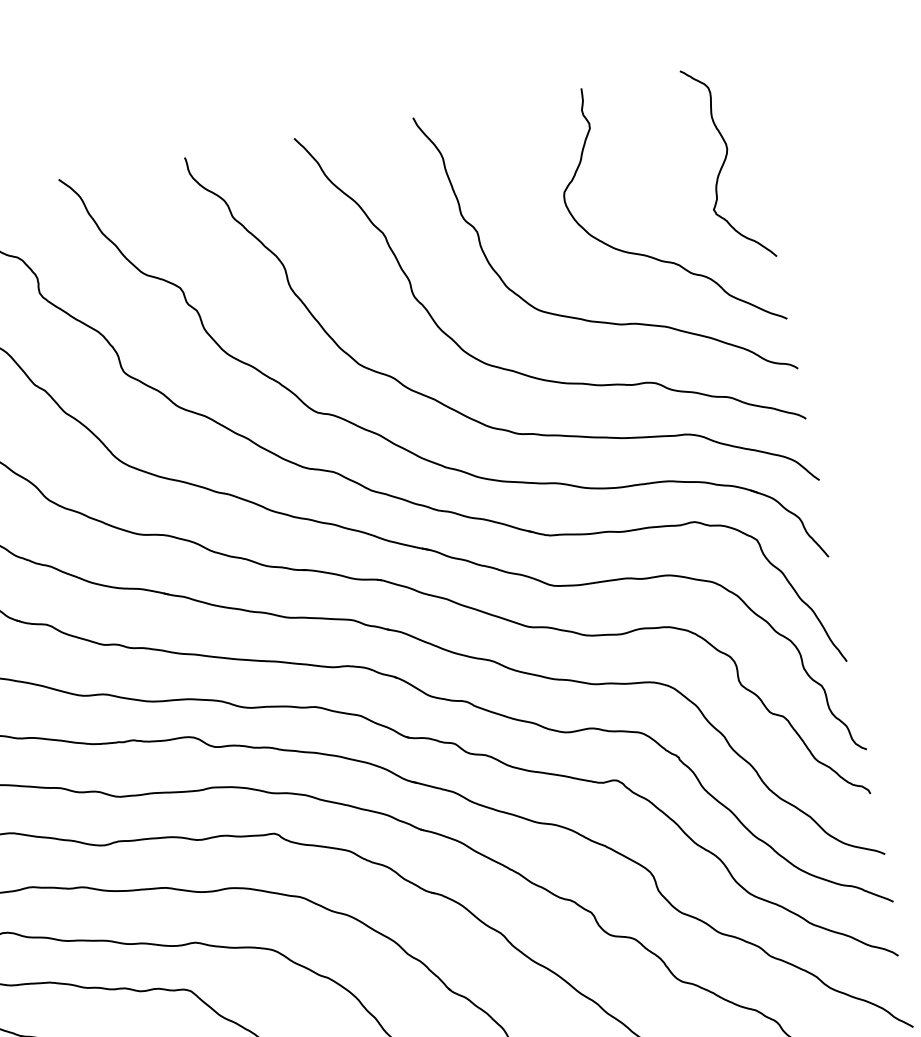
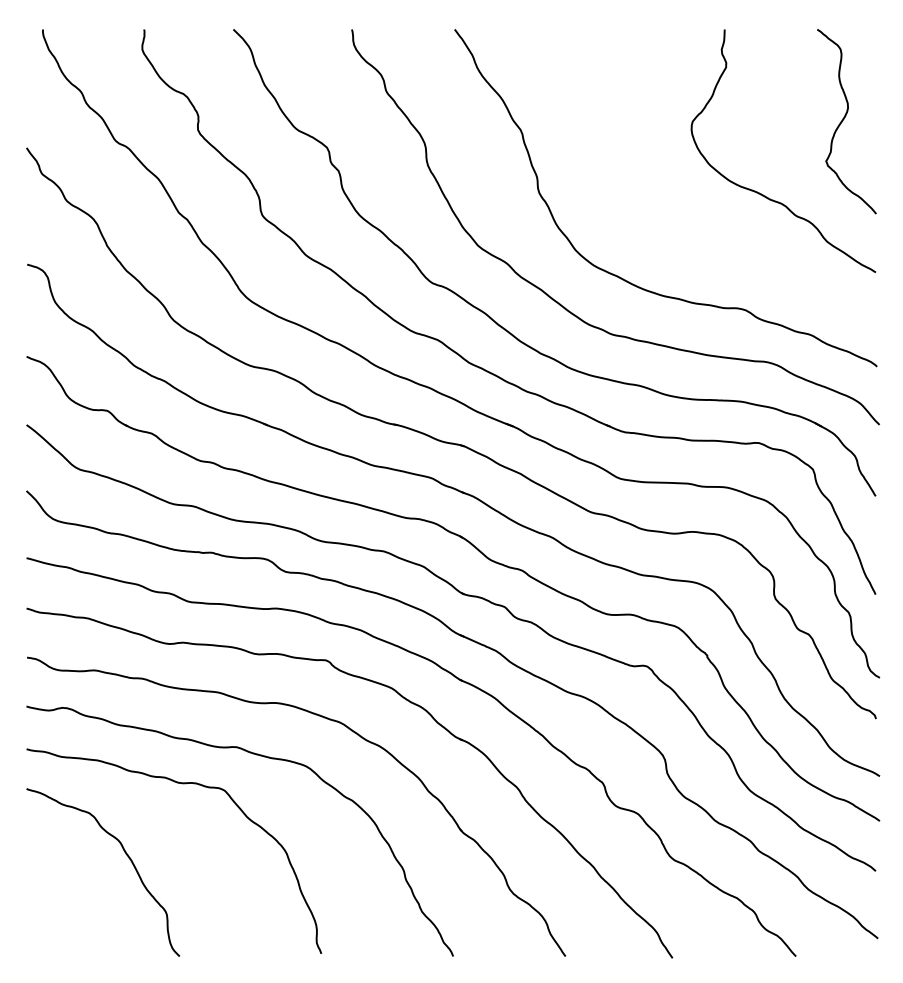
curve: (599, 320) -> (704, 244), removed

